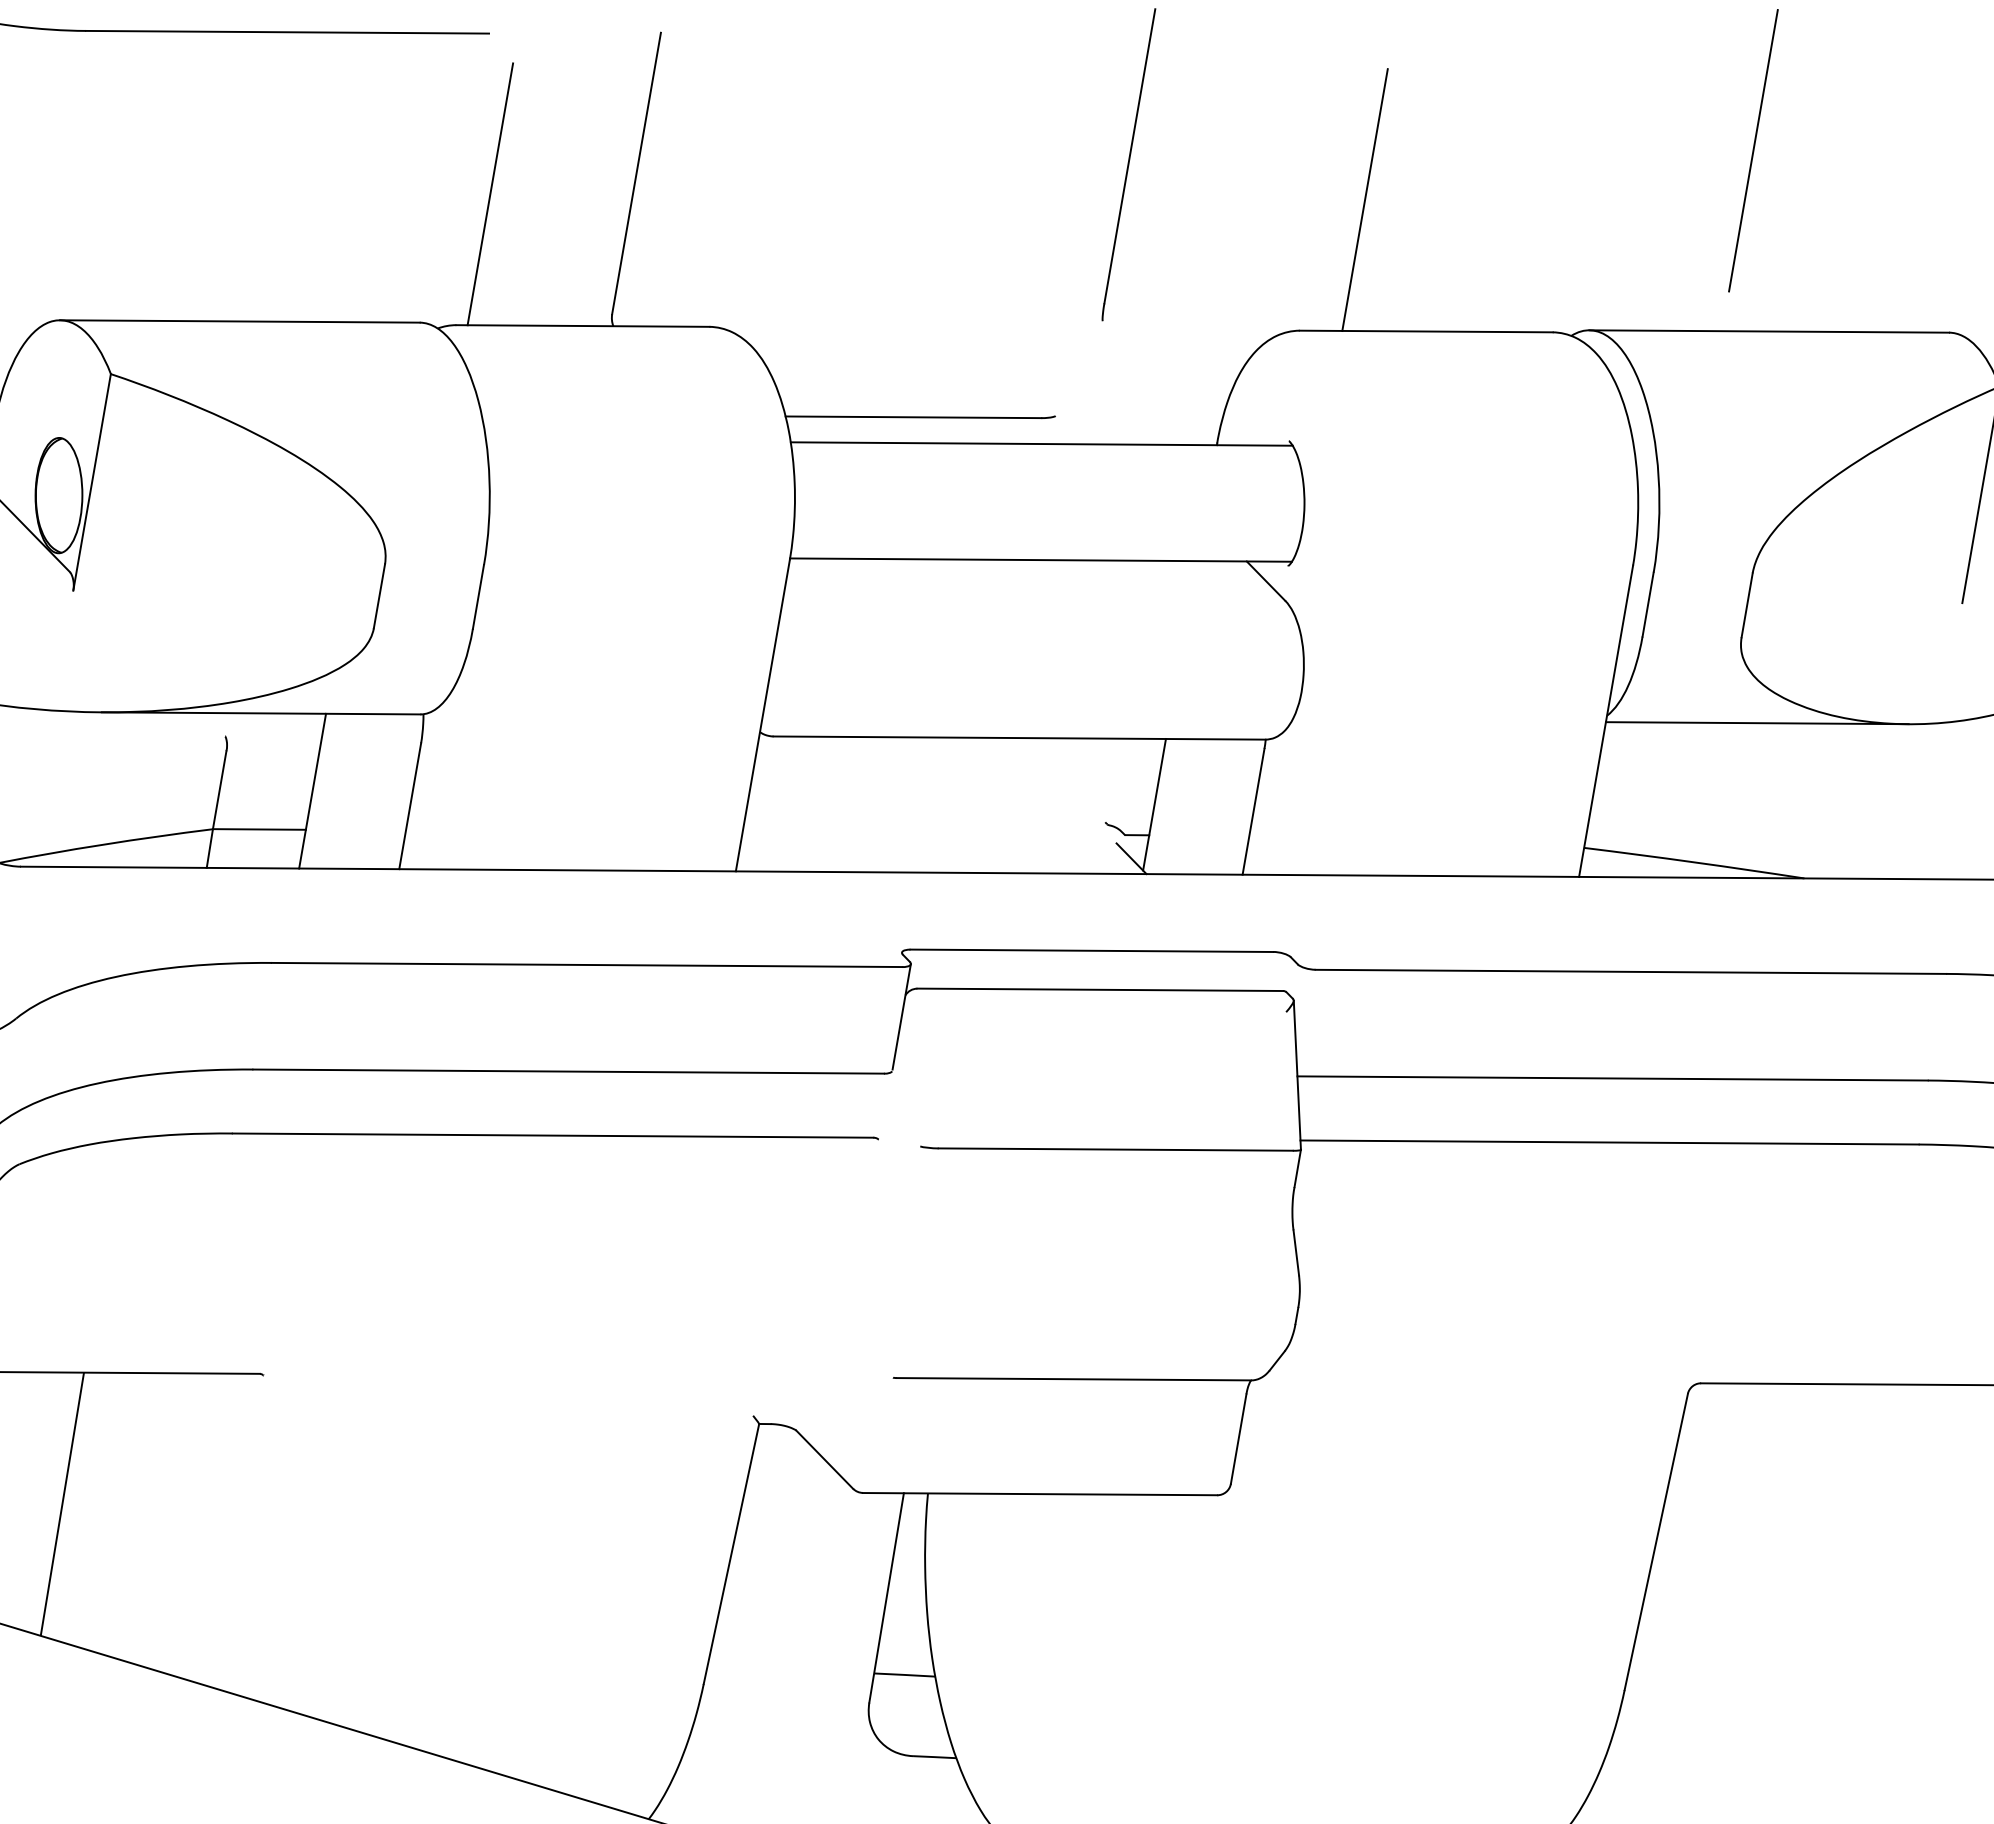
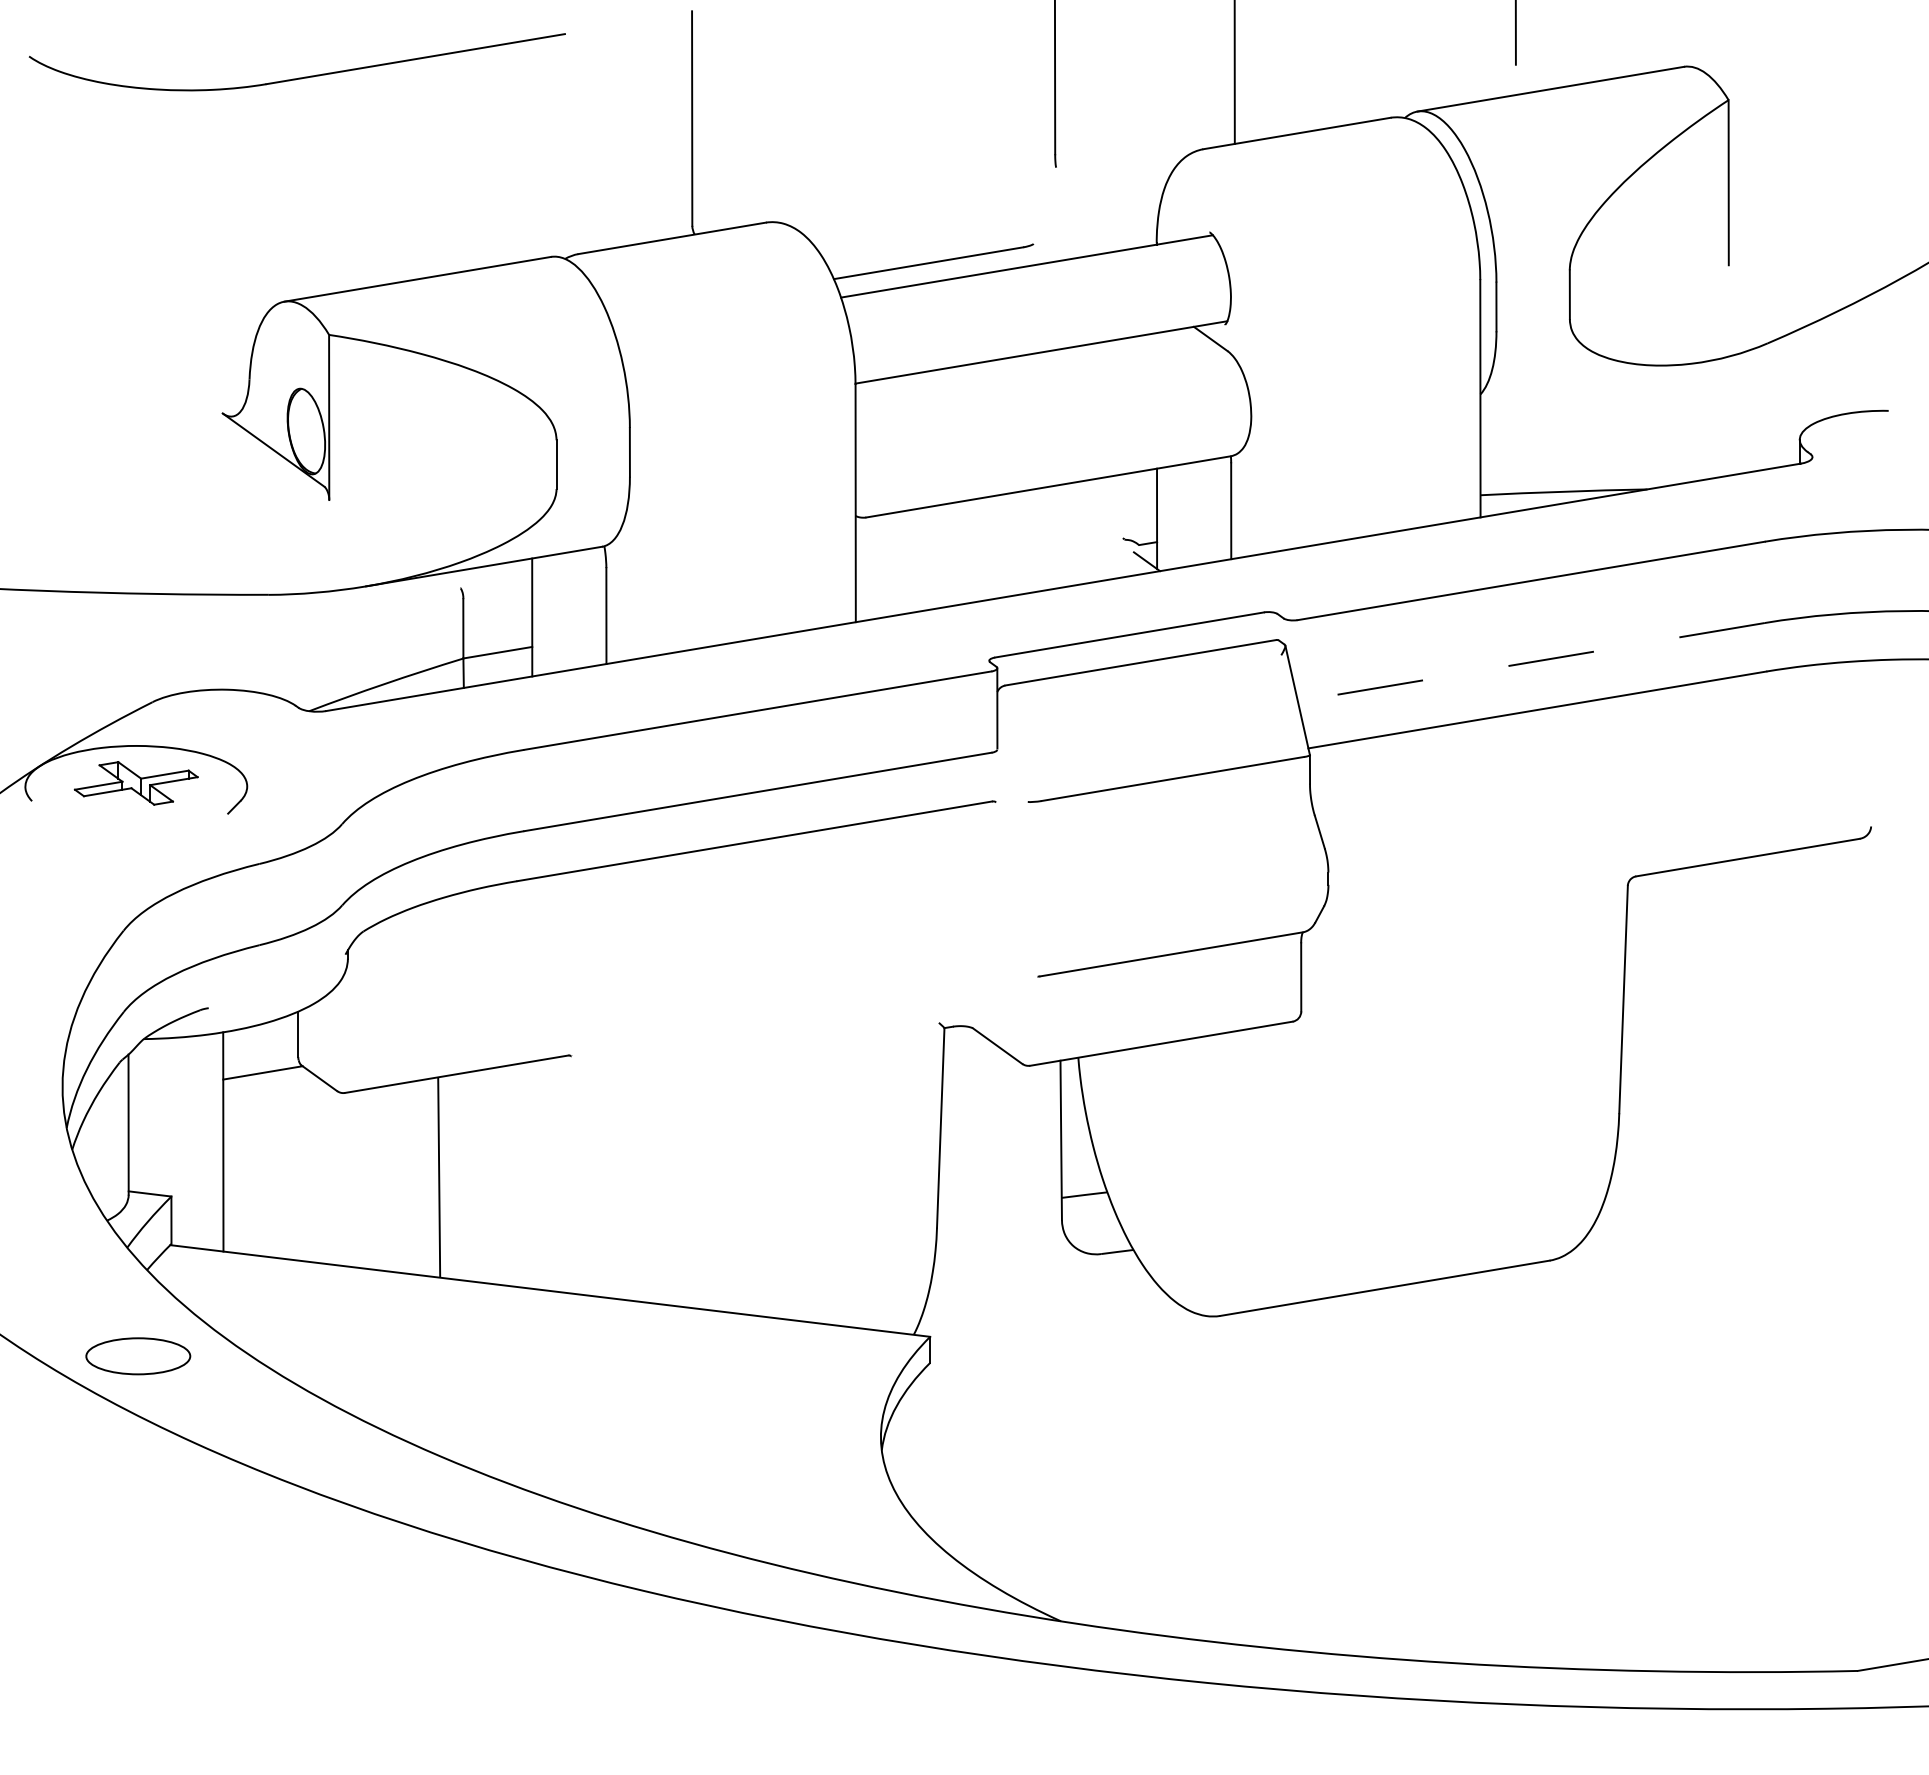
line: (490, 193) -> (586, 152), removed
line: (1757, 723) -> (1592, 380), removed
line: (1612, 1078) -> (1531, 662), solid -> dashed

